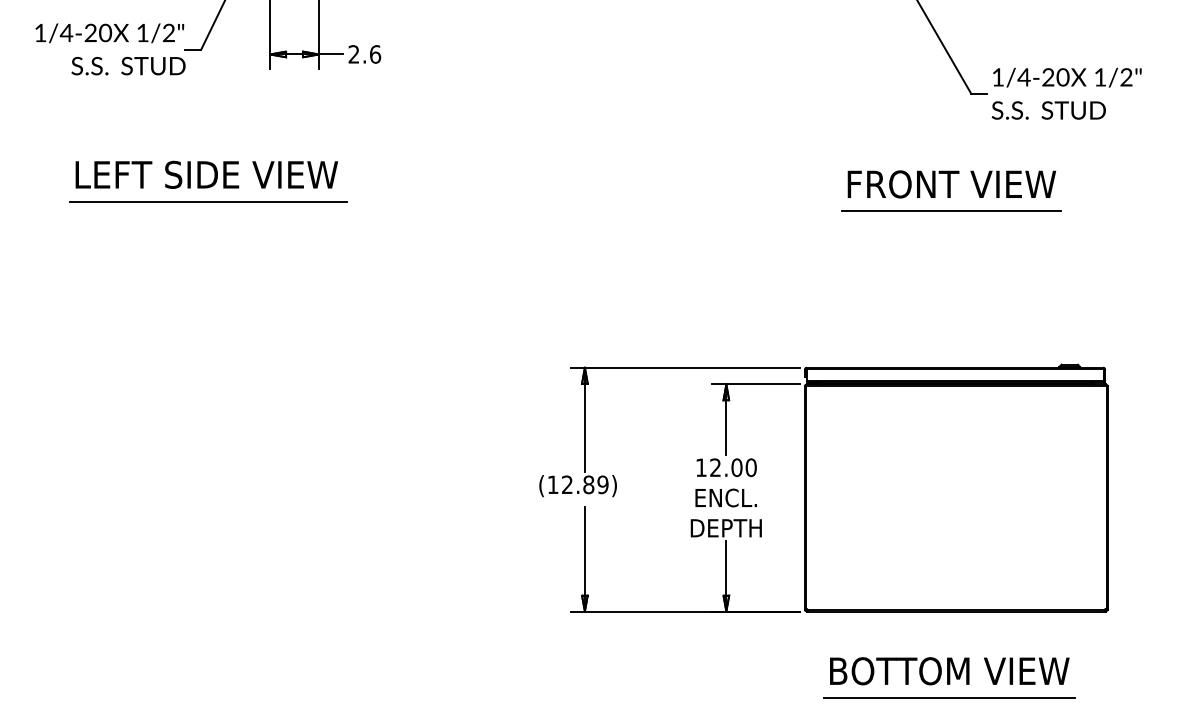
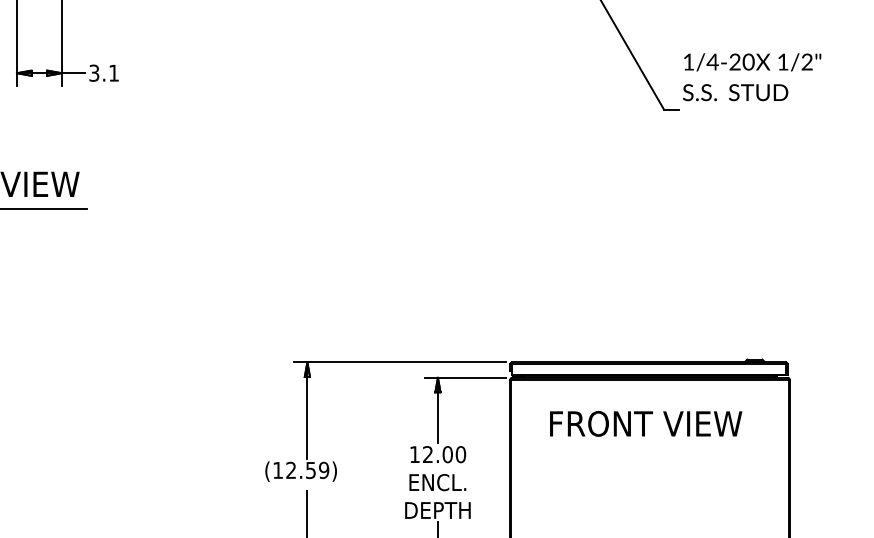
text: (364, 54) -> (103, 73), 2.6 -> 3.1
text: (1066, 93) -> (751, 76), moved
text: (951, 184) -> (645, 423), moved
line: (950, 211) -> (644, 218), removed
text: (588, 484) -> (310, 470), (12.89) -> (12.59)

